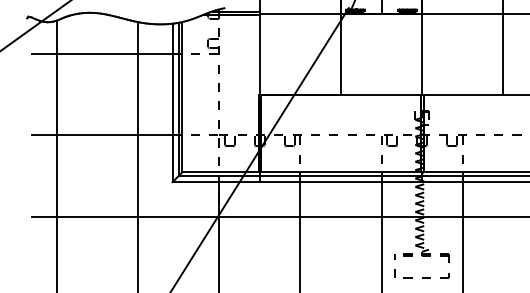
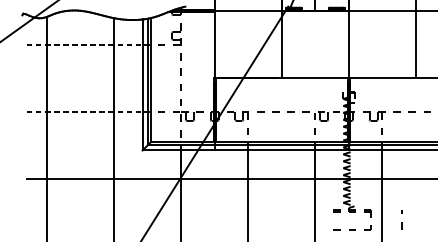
line: (102, 54) -> (84, 44), solid -> dashed
line: (102, 135) -> (84, 111), solid -> dashed
line: (394, 269) -> (401, 222), moved

